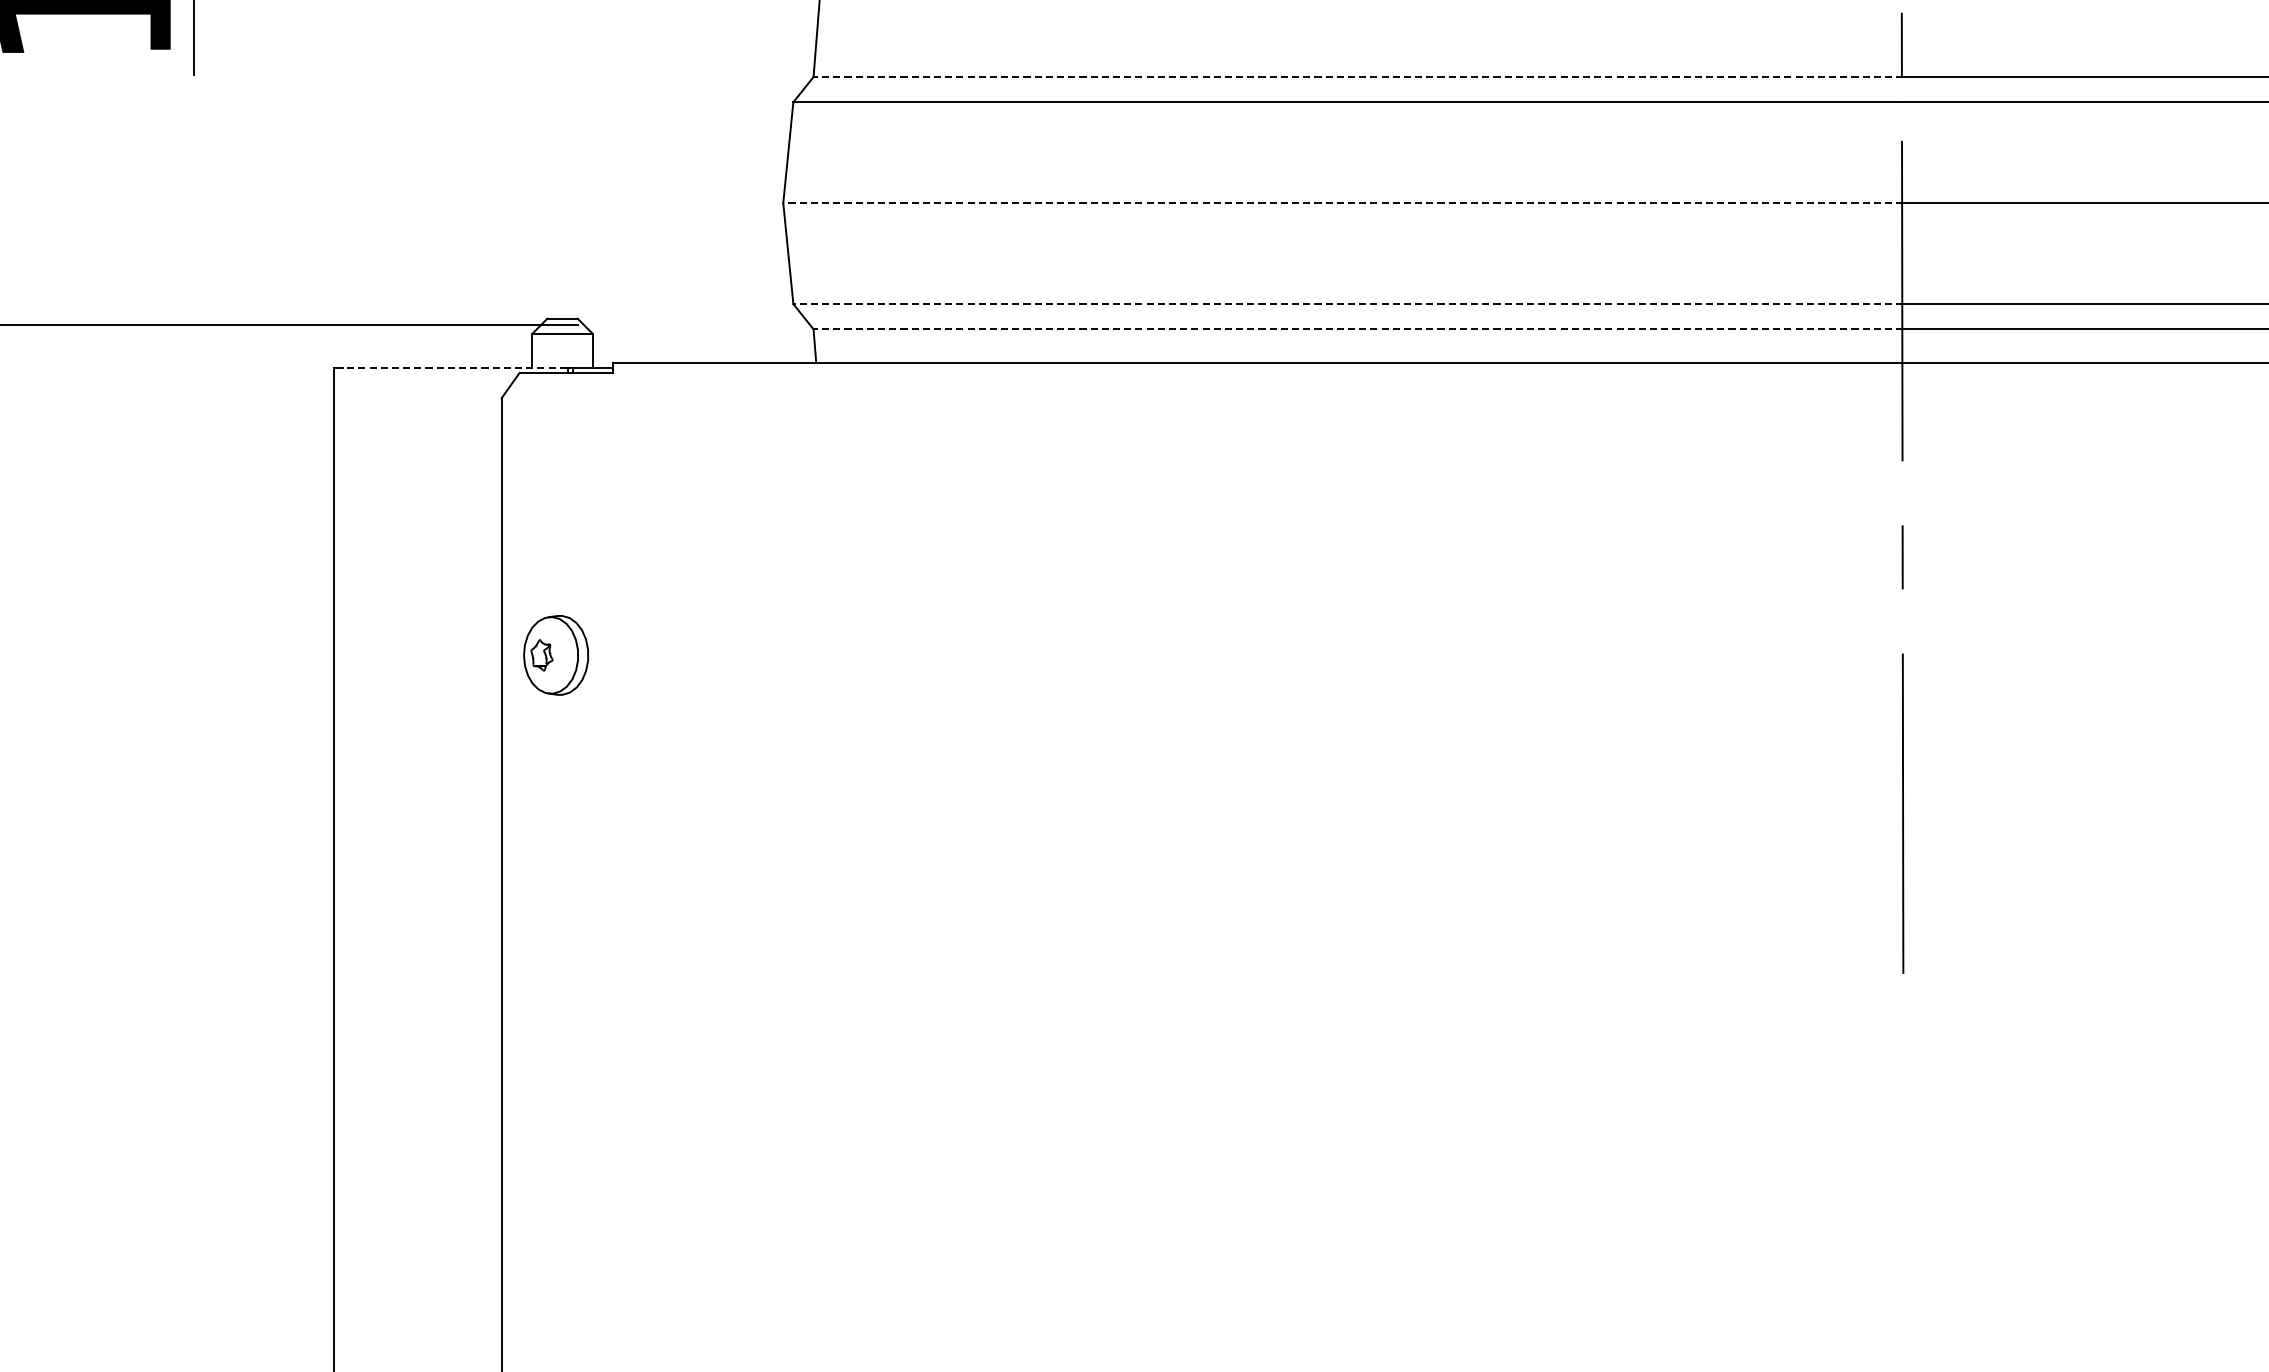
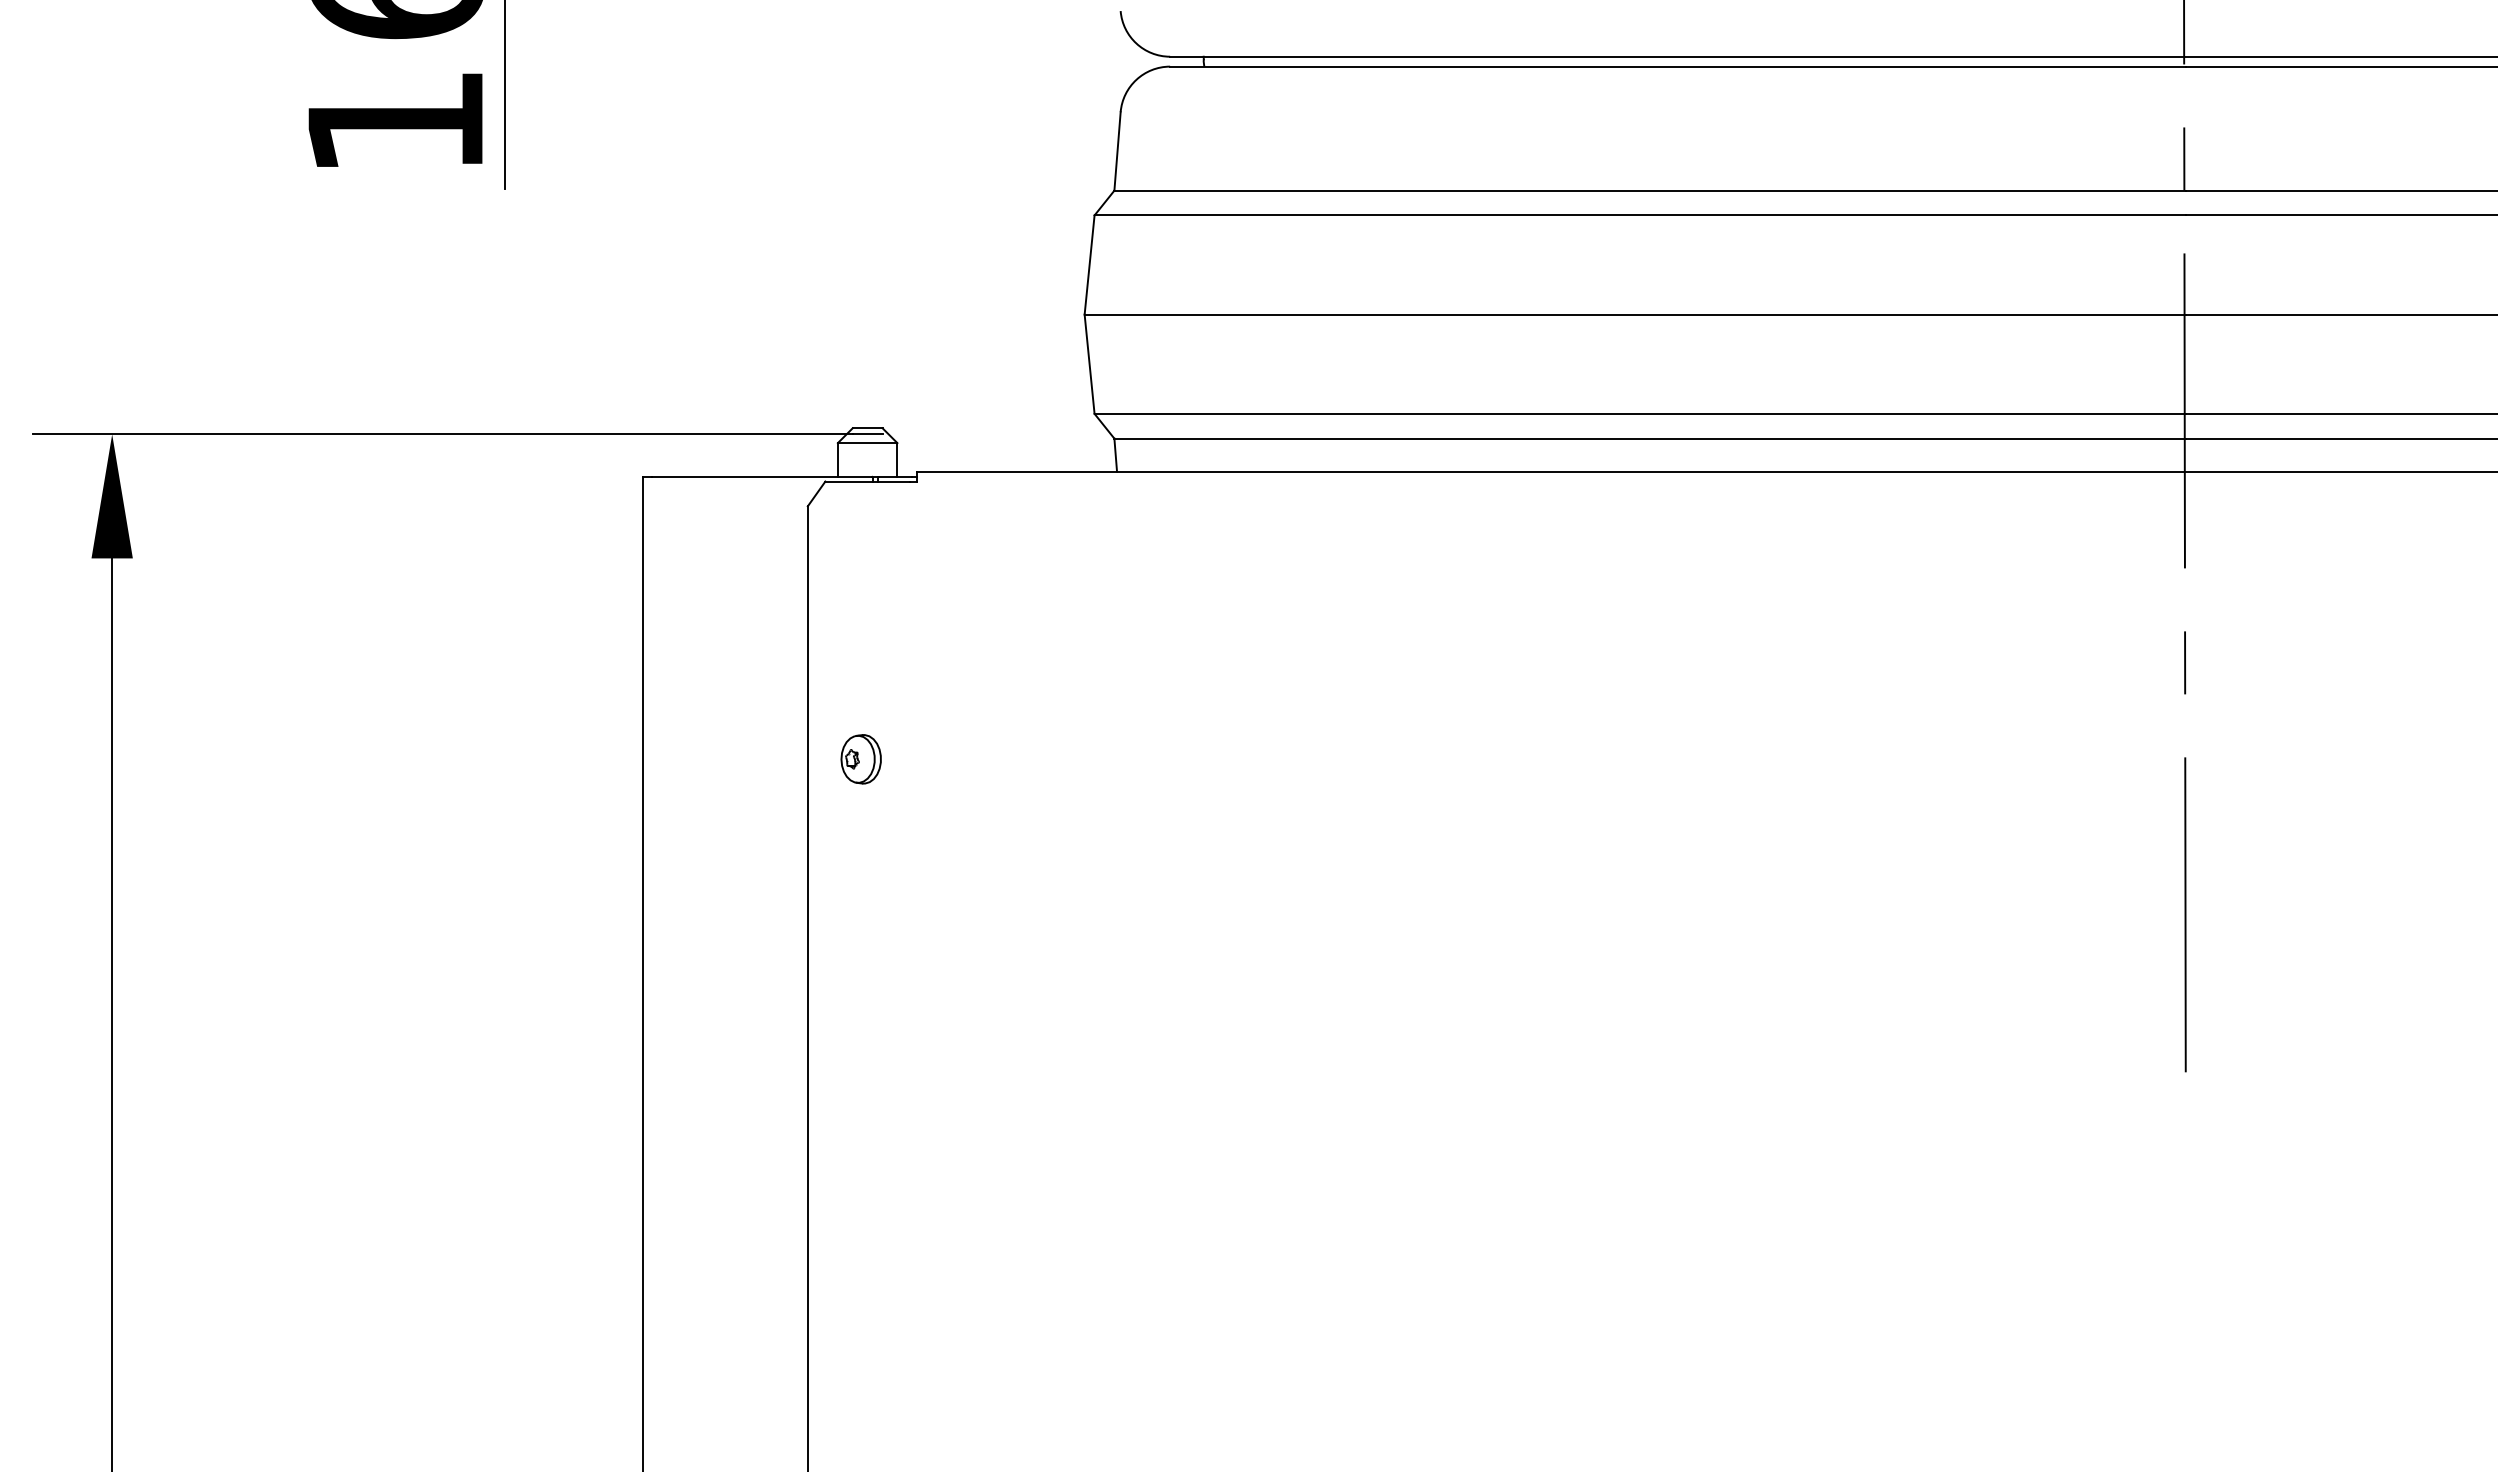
line: (1358, 76) -> (1650, 190), dashed -> solid
line: (1343, 203) -> (1635, 314), dashed -> solid
line: (1348, 303) -> (1640, 413), dashed -> solid
line: (1358, 329) -> (1650, 438), dashed -> solid
line: (454, 367) -> (761, 476), dashed -> solid
part: (555, 655) -> (860, 759), size x0.62

